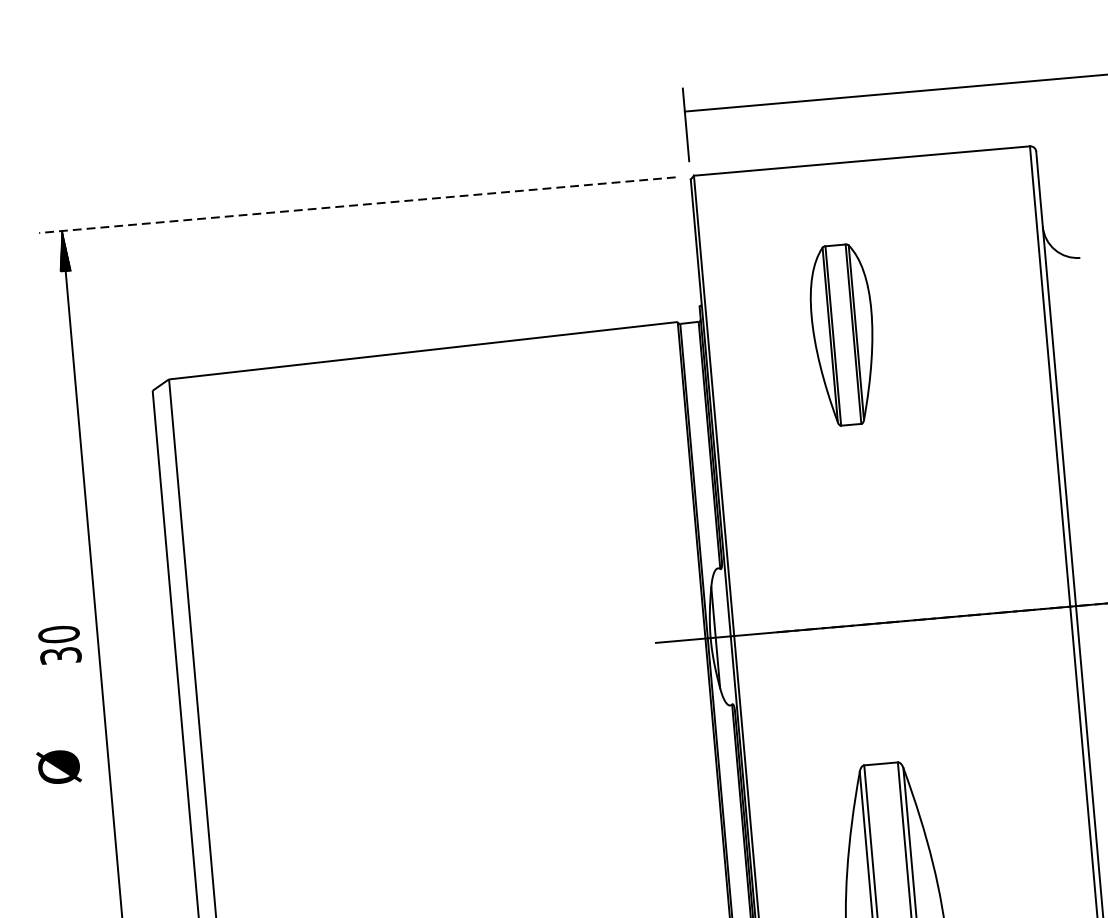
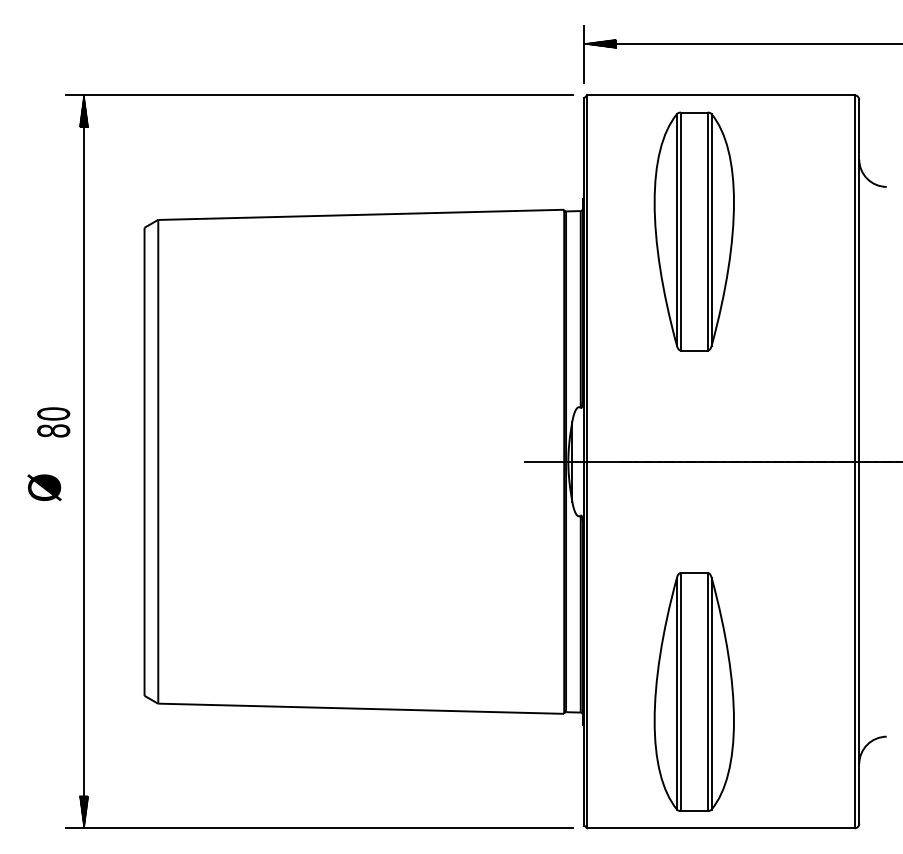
hatch: (705, 109) -> (600, 43), added
line: (356, 205) -> (318, 95), dashed -> solid
part: (842, 335) -> (693, 231), size x1.67
text: (60, 655) -> (53, 430), 30 -> 80
text: (58, 766) -> (44, 487), moved

